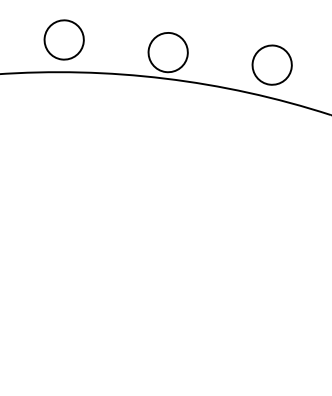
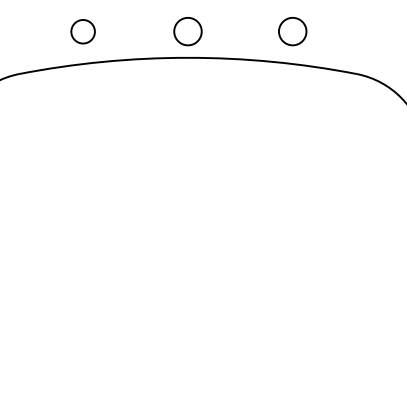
circle: (63, 39) -> (82, 31), size x0.6
circle: (167, 52) -> (187, 31), size x0.7
circle: (271, 65) -> (292, 31), size x0.7

